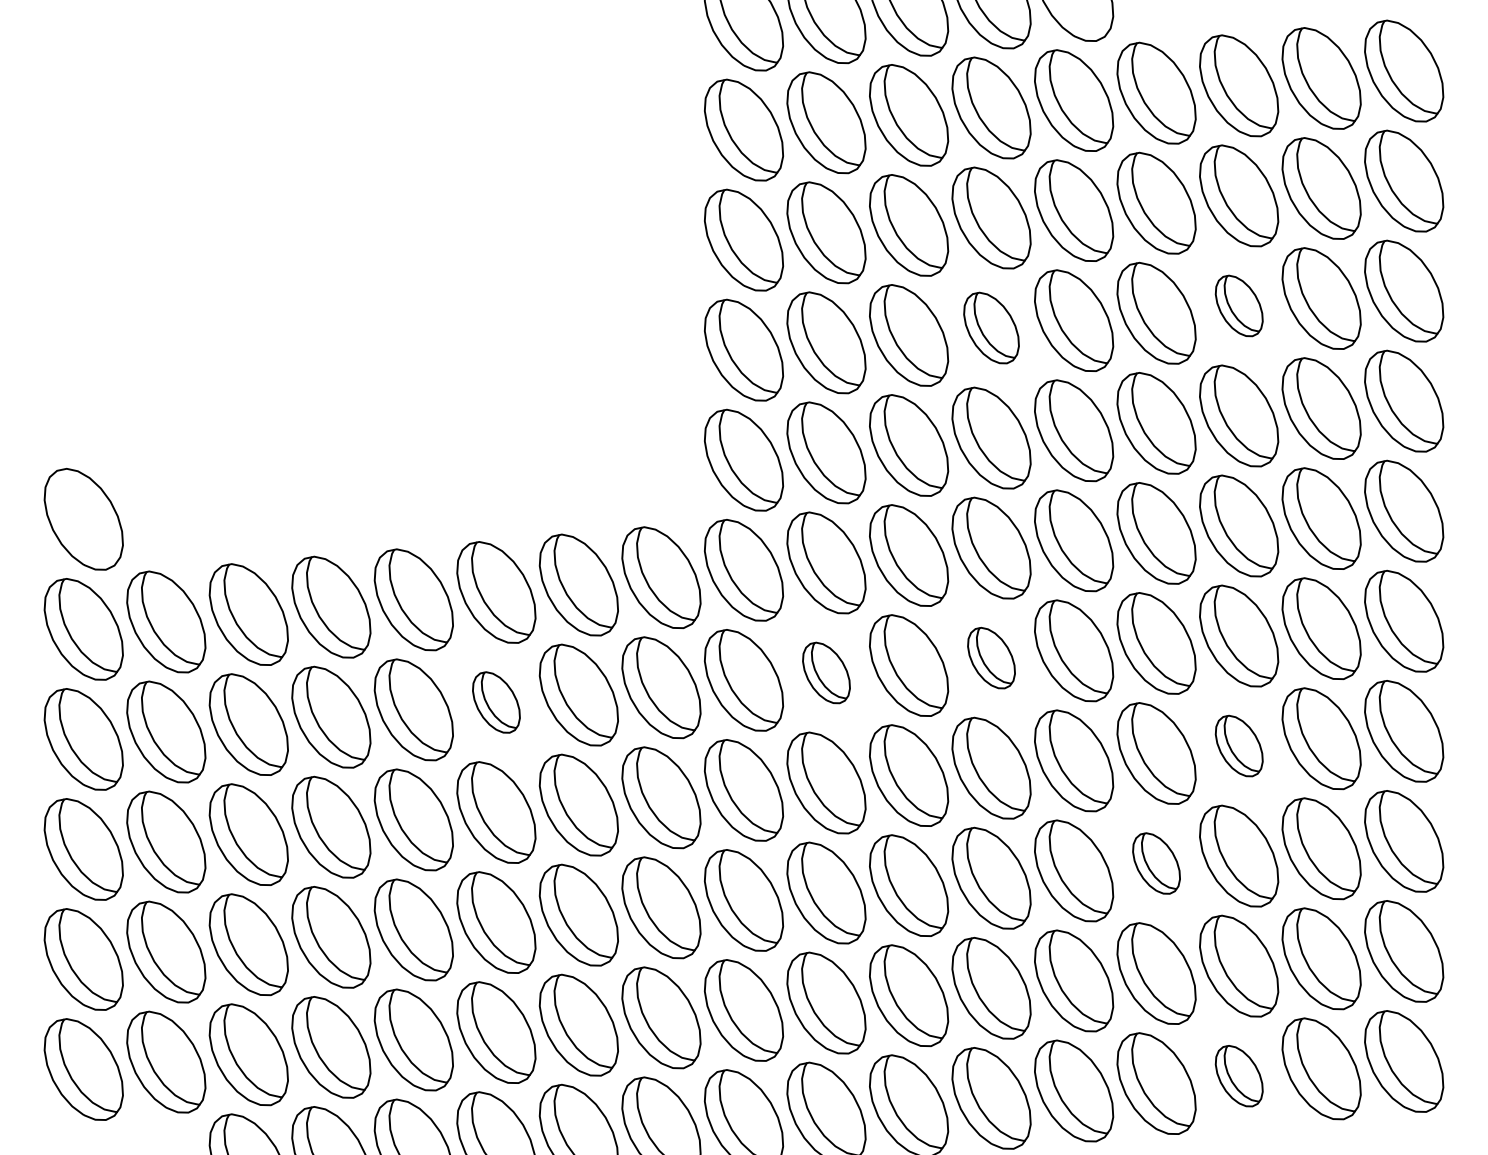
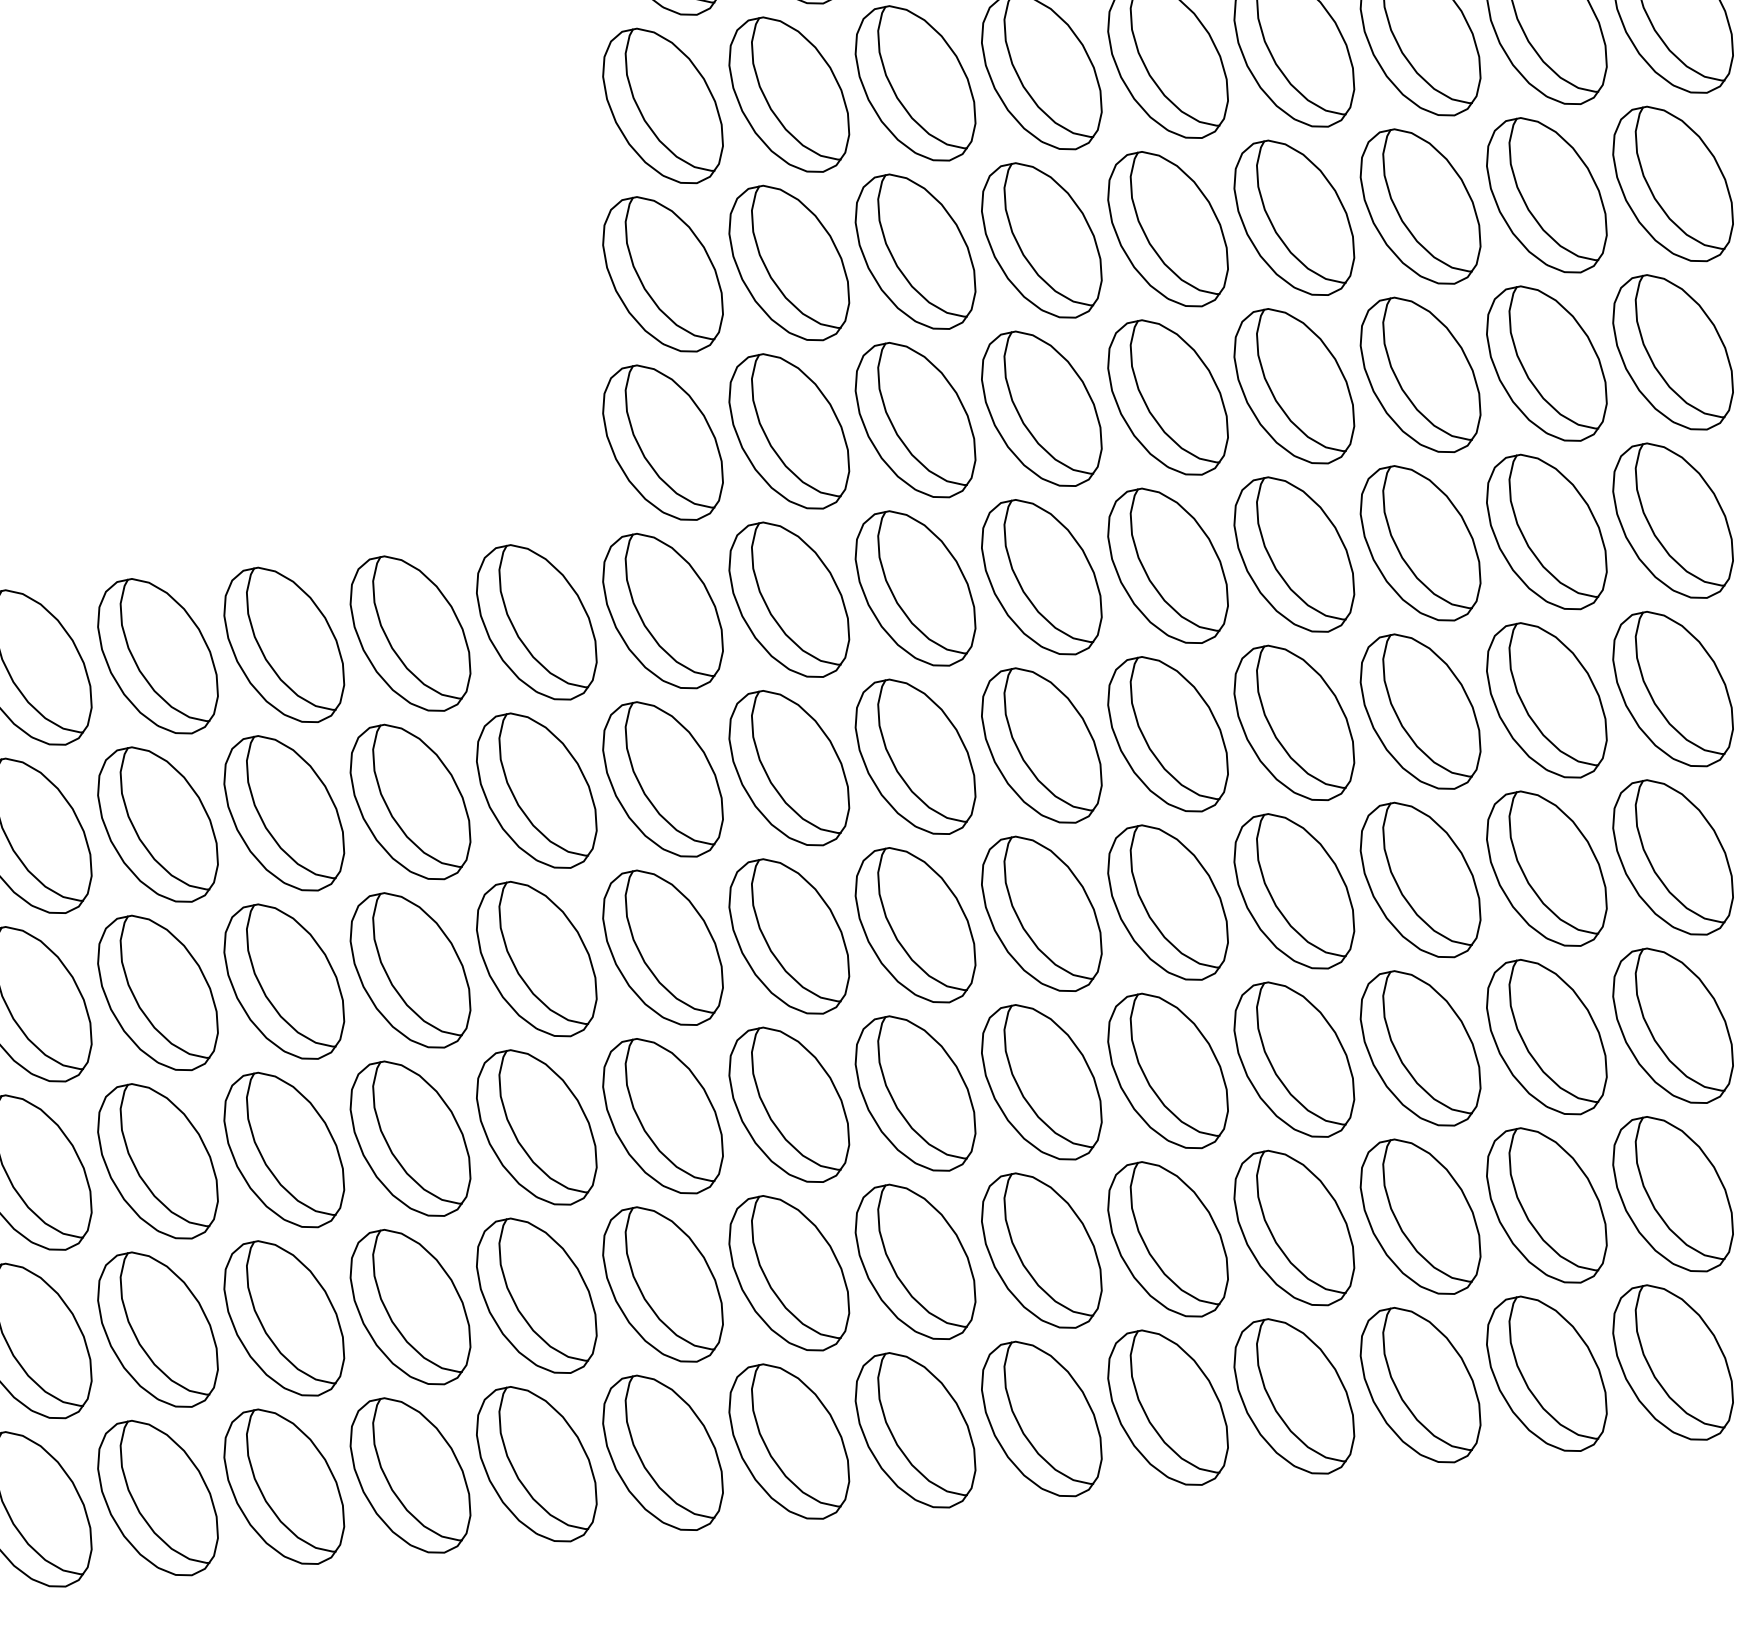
part: (1239, 305) -> (1421, 205), size x1.67
part: (991, 327) -> (1041, 239), size x1.43
part: (991, 657) -> (1041, 744), size x1.67
part: (826, 672) -> (789, 767), size x1.67
part: (496, 702) -> (284, 813), size x1.67
part: (1239, 745) -> (1421, 879), size x1.67
part: (1156, 863) -> (1294, 1059), size x1.67
part: (1239, 1075) -> (1421, 1384), size x1.67

